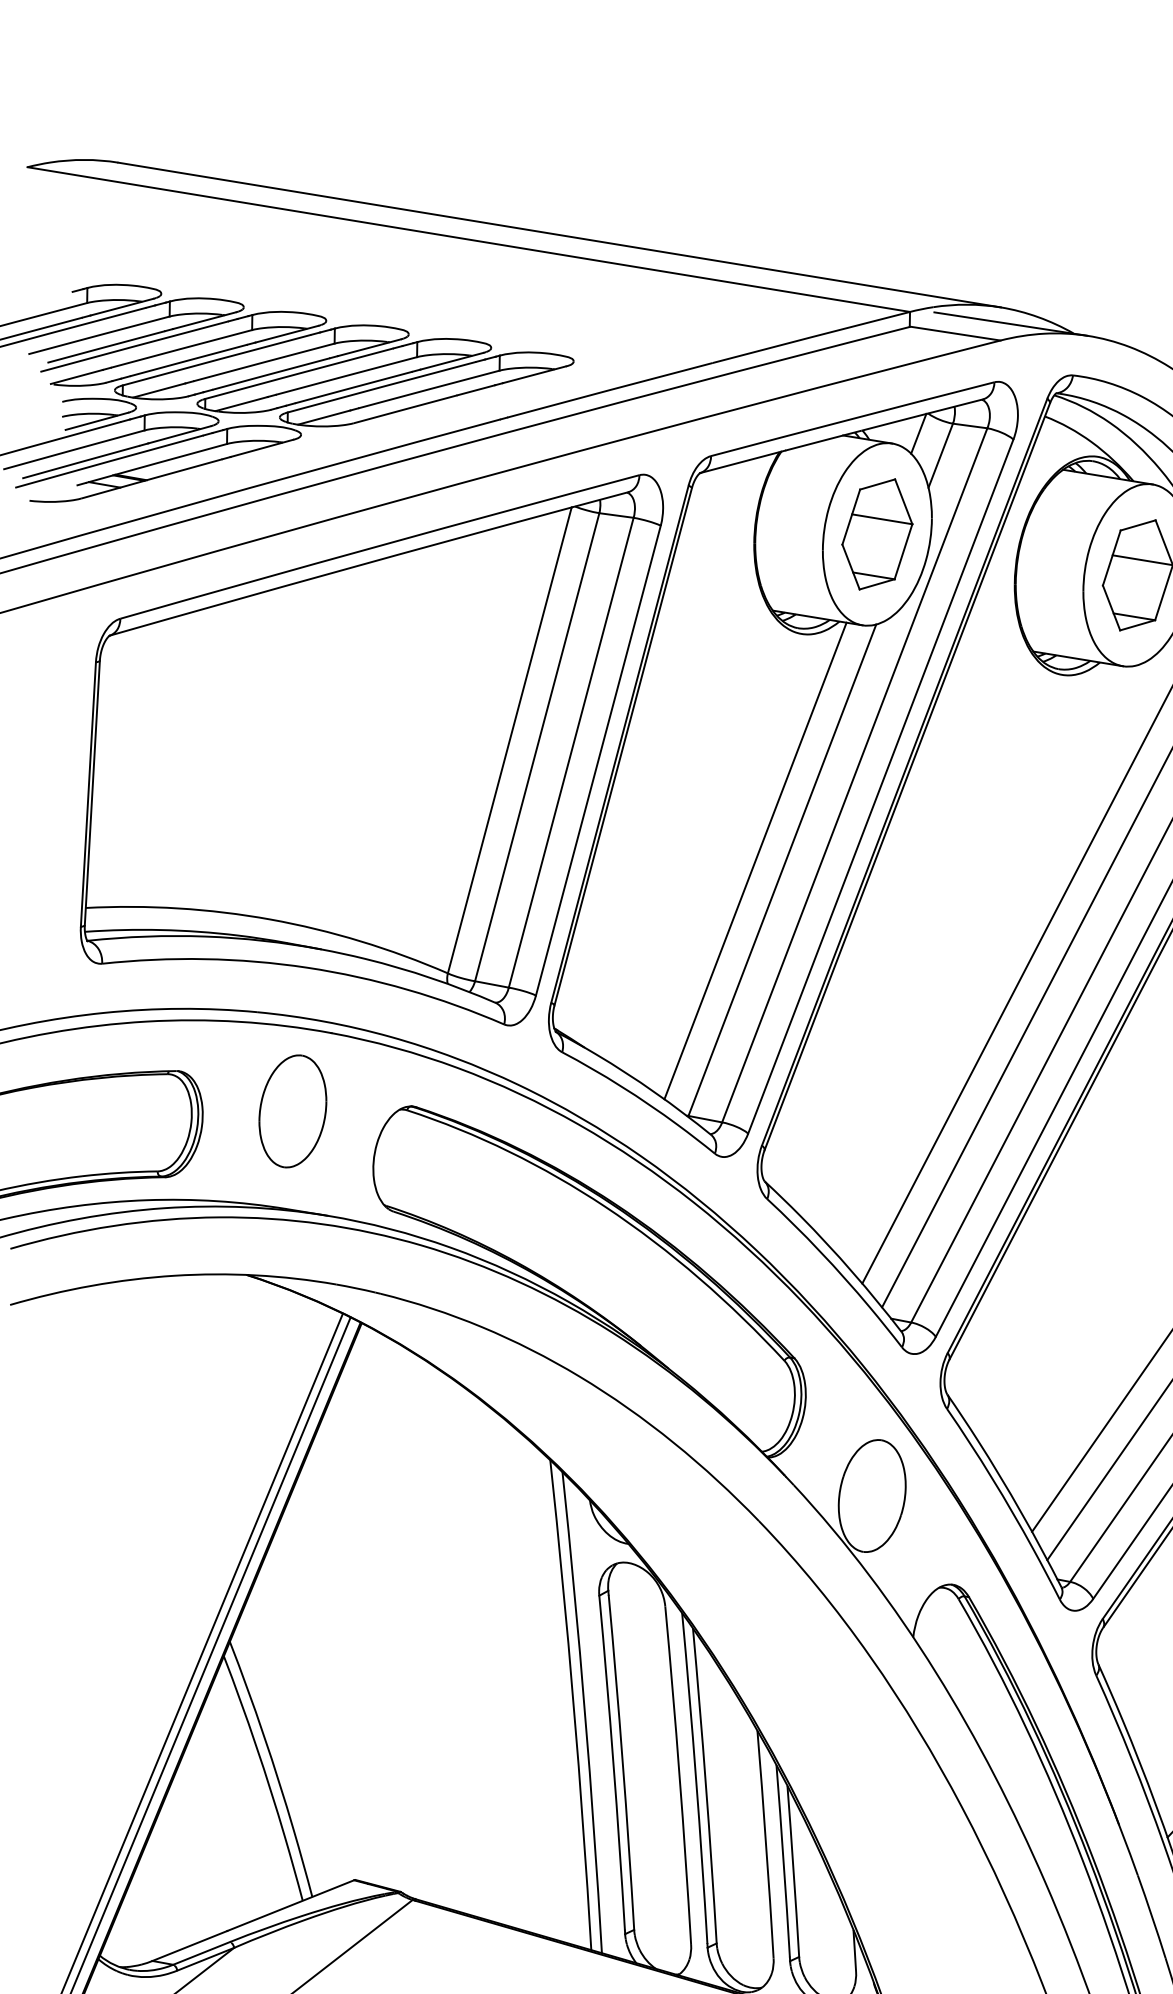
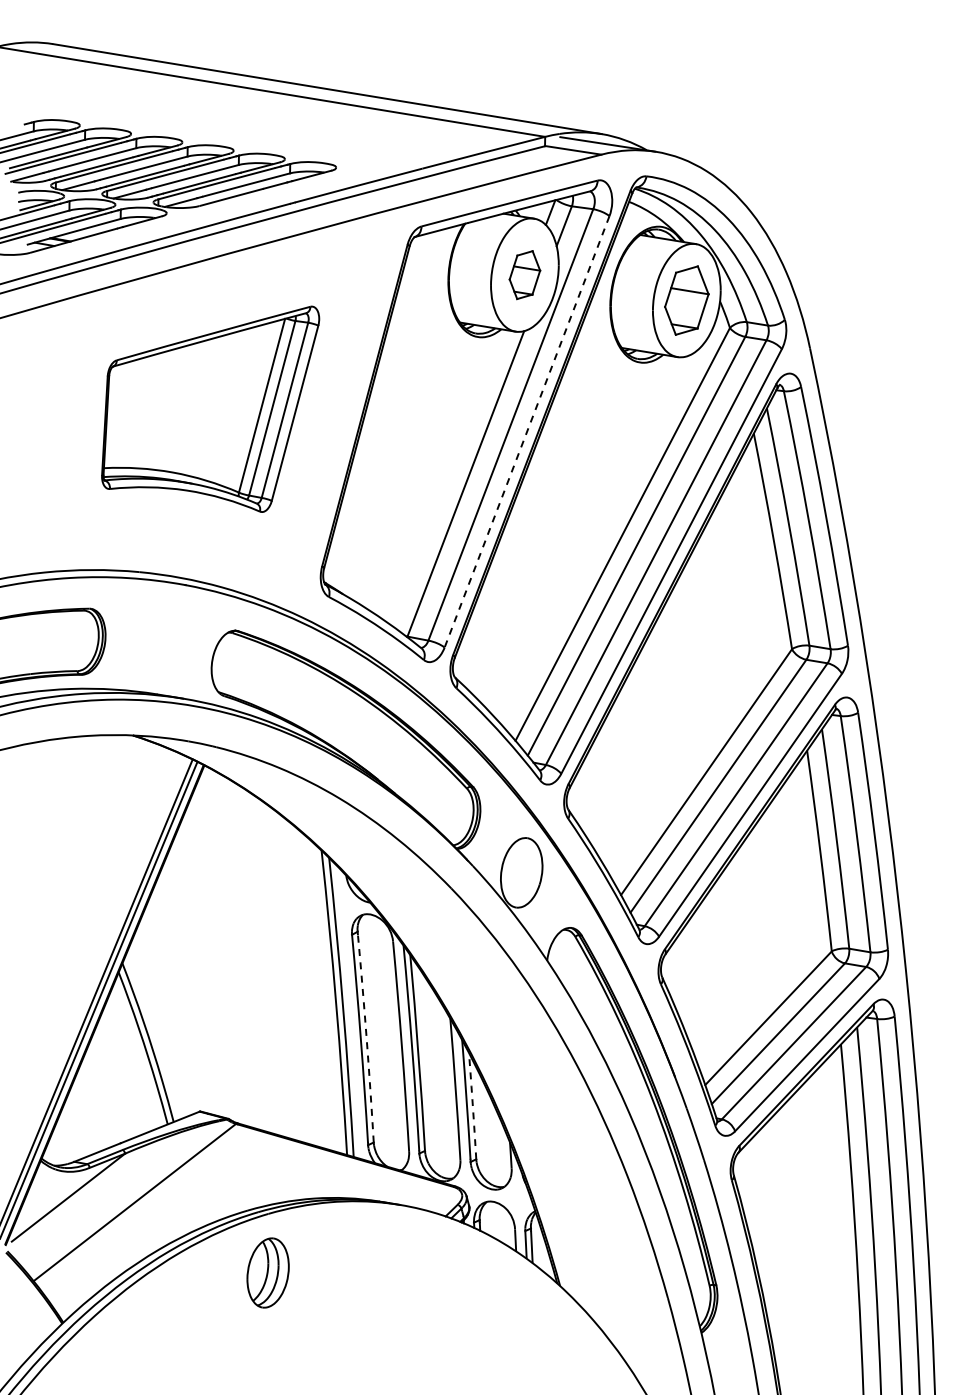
part: (876, 533) -> (524, 274), size x0.7
part: (371, 750) -> (210, 409), size x0.6
line: (881, 785) -> (527, 431), solid -> dashed
line: (754, 861) -> (448, 478), removed
part: (292, 1110) -> (161, 633), removed
arc: (622, 1762) -> (366, 1038), solid -> dashed
arc: (793, 1871) -> (472, 1106), solid -> dashed

